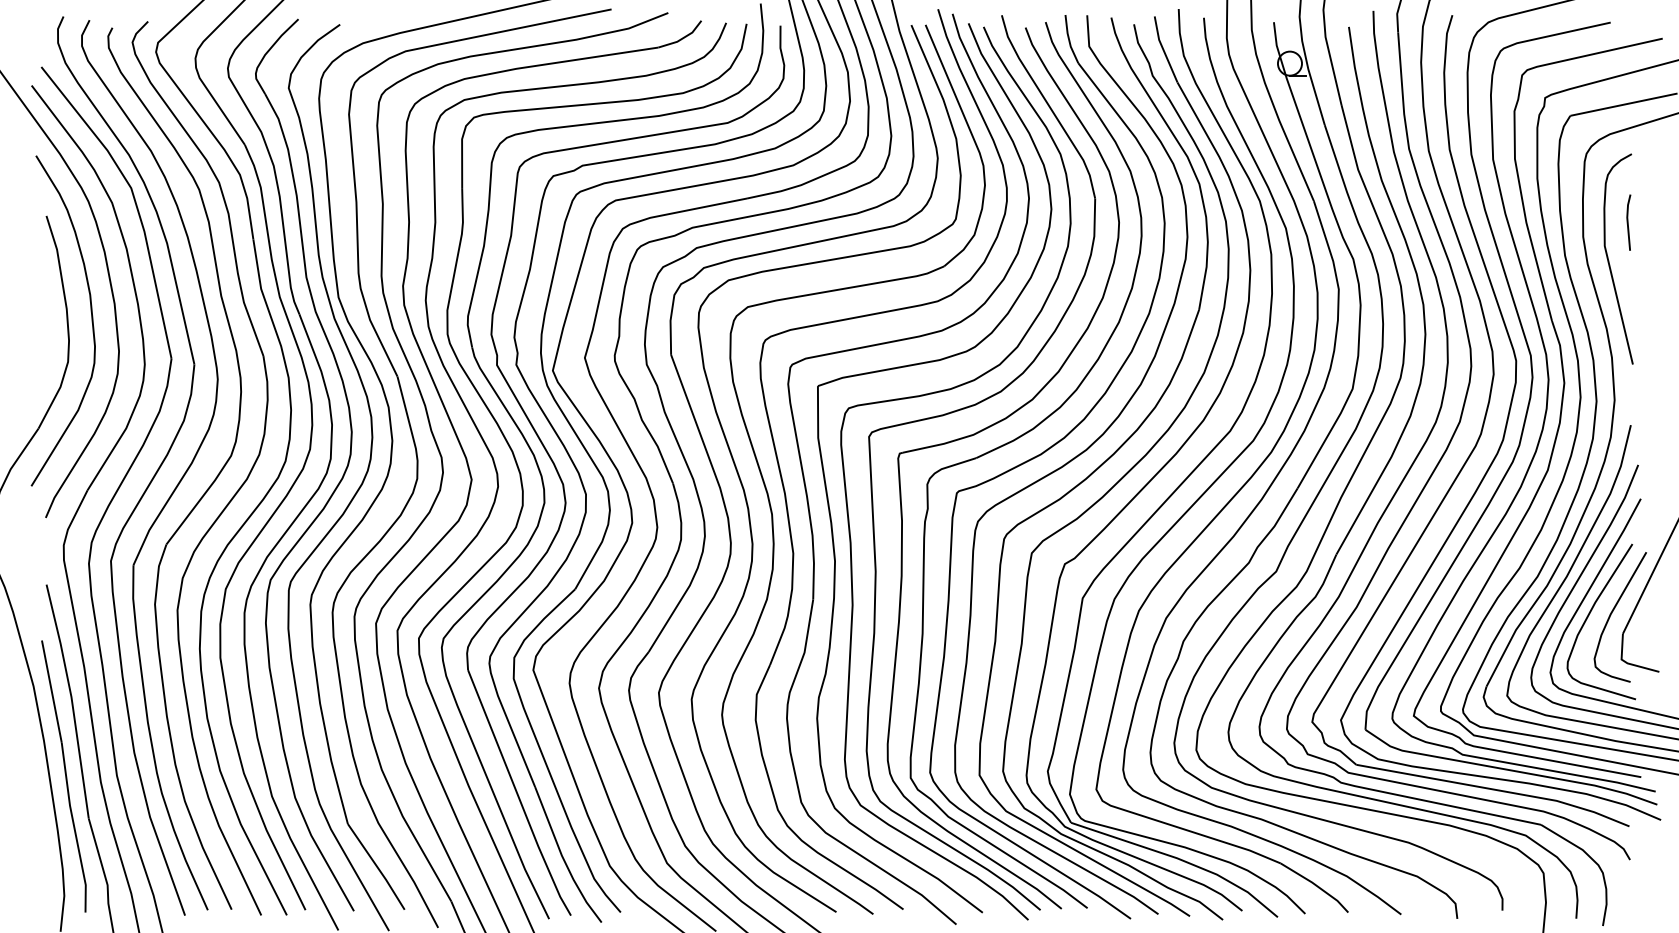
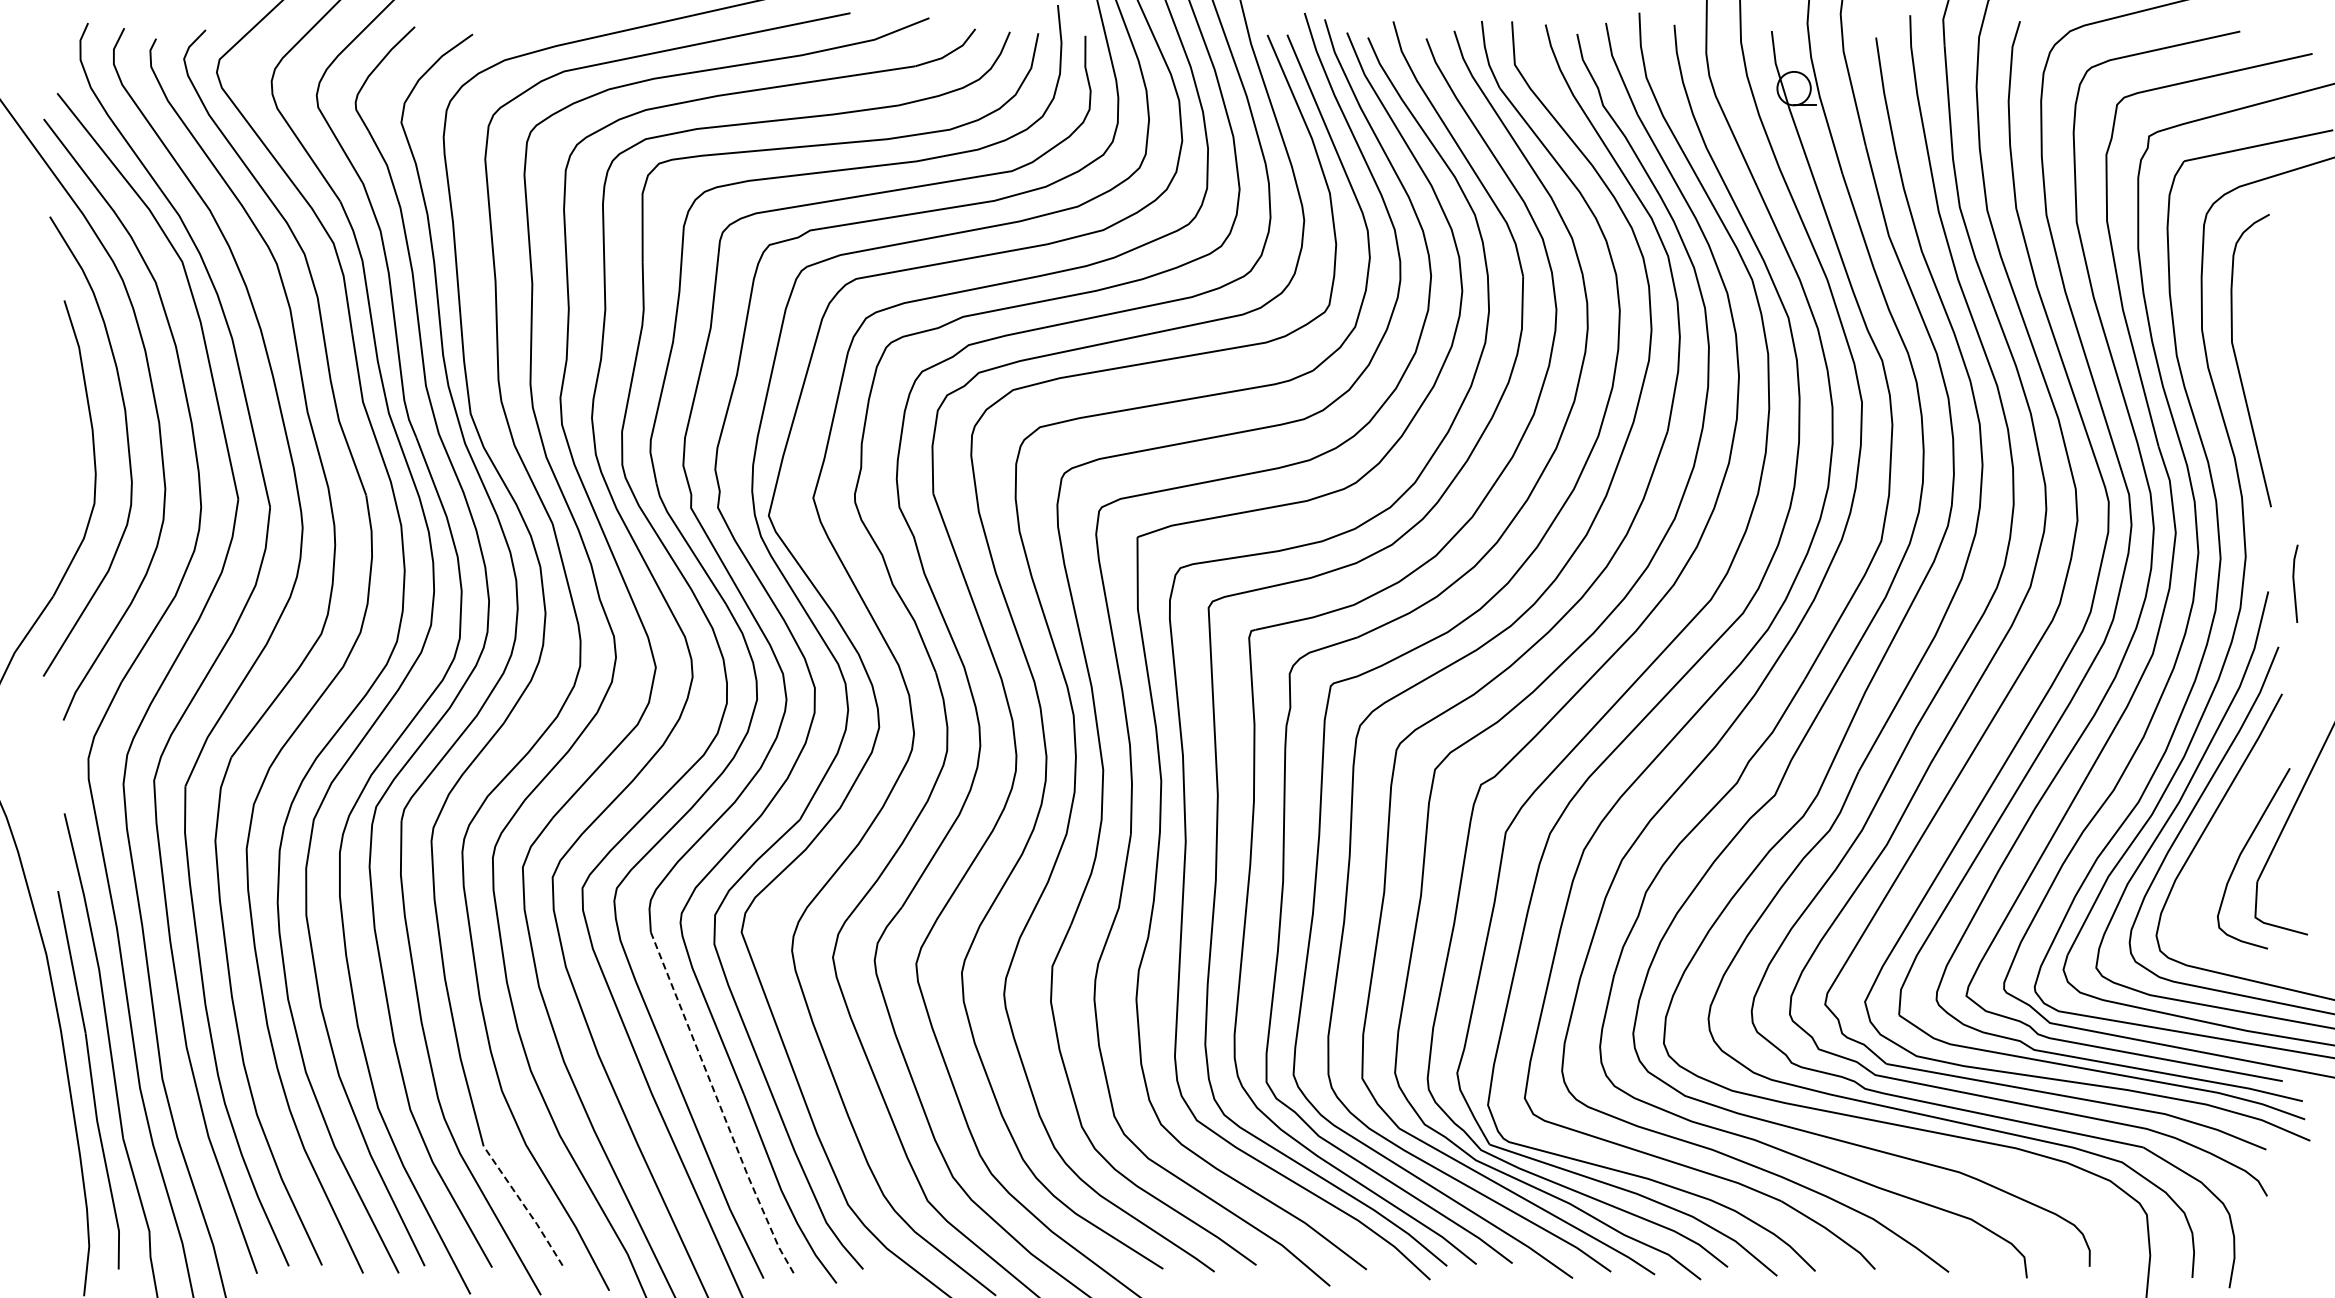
line: (1628, 222) -> (2294, 583), moved
curve: (1589, 615) -> (2210, 856), removed
line: (518, 795) -> (720, 1106), solid -> dashed
line: (377, 866) -> (524, 1205), solid -> dashed

